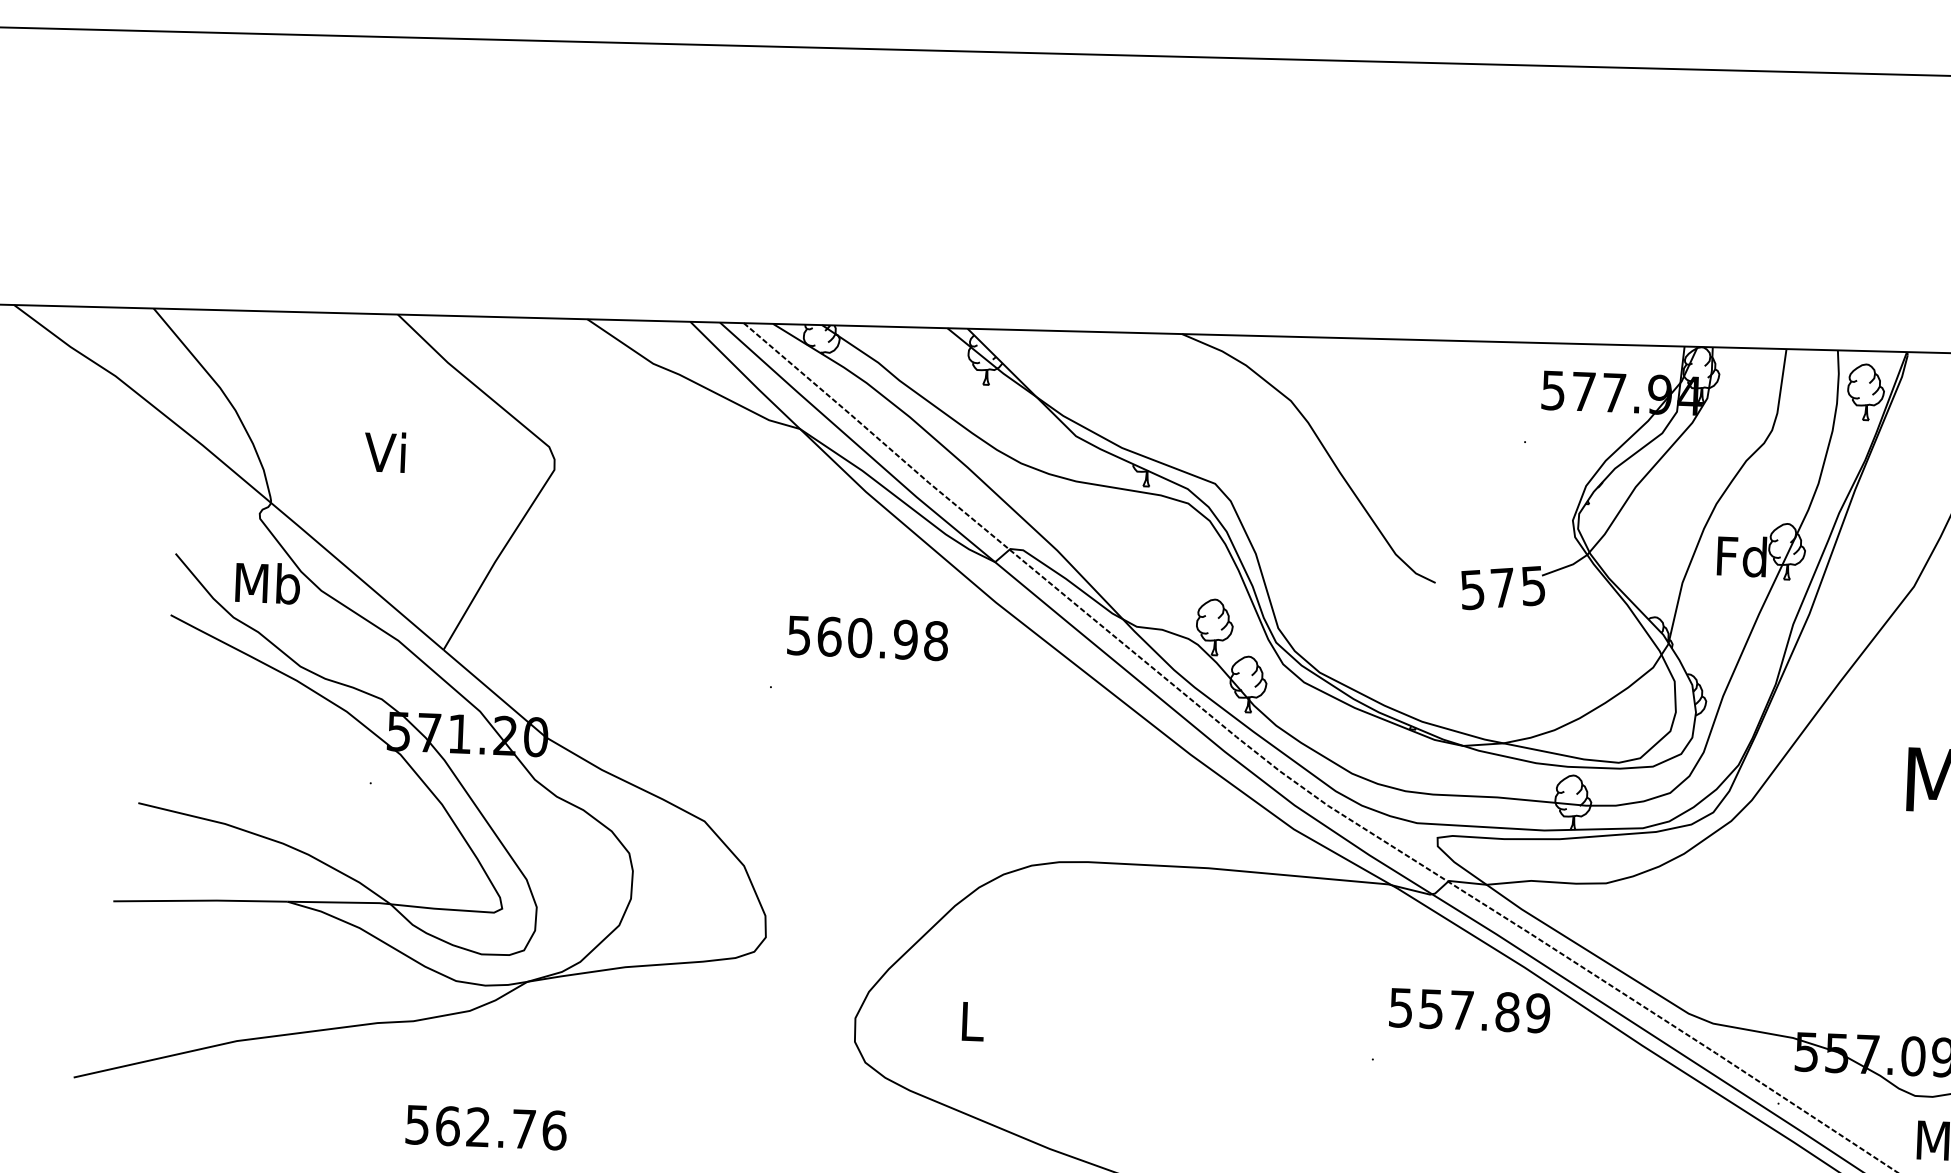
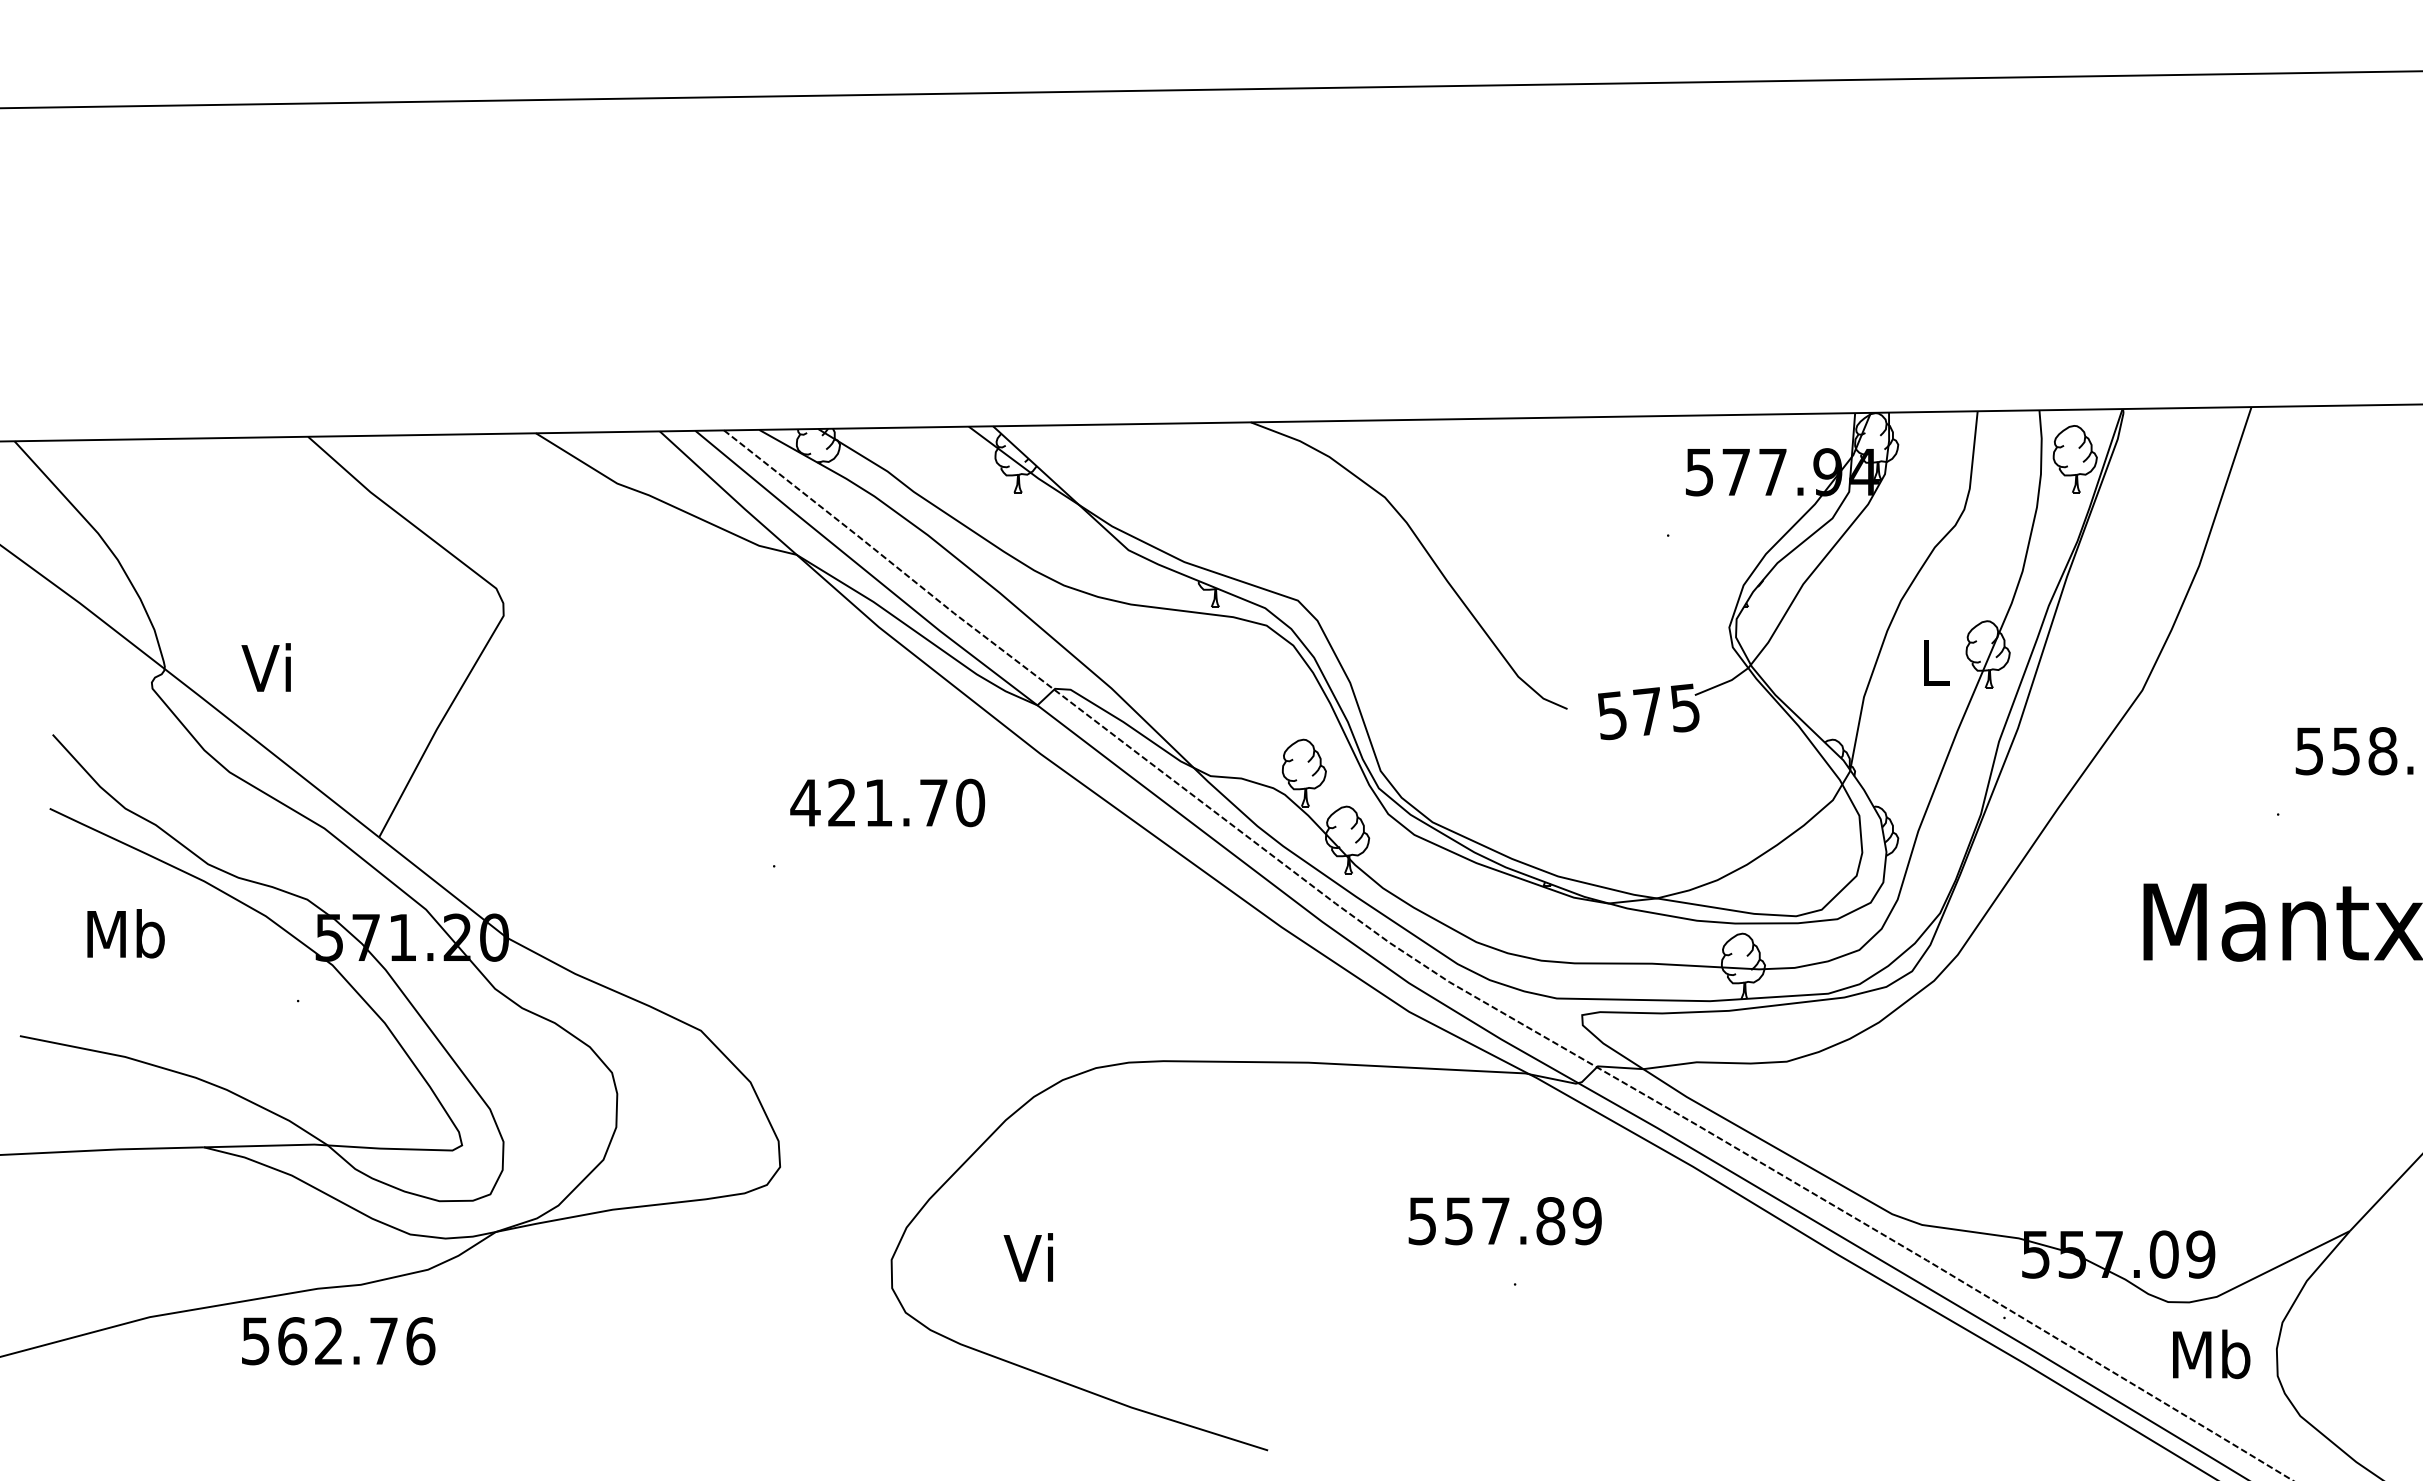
text: (384, 452) -> (265, 667), moved
text: (1741, 556) -> (1933, 662), Fd -> L
text: (267, 583) -> (125, 933), moved
text: (867, 637) -> (887, 802), 560.98 -> 421.70
text: (1469, 1010) -> (1504, 1221), moved
text: (968, 1020) -> (1027, 1257), L -> Vi
text: (486, 1127) -> (338, 1341), moved

